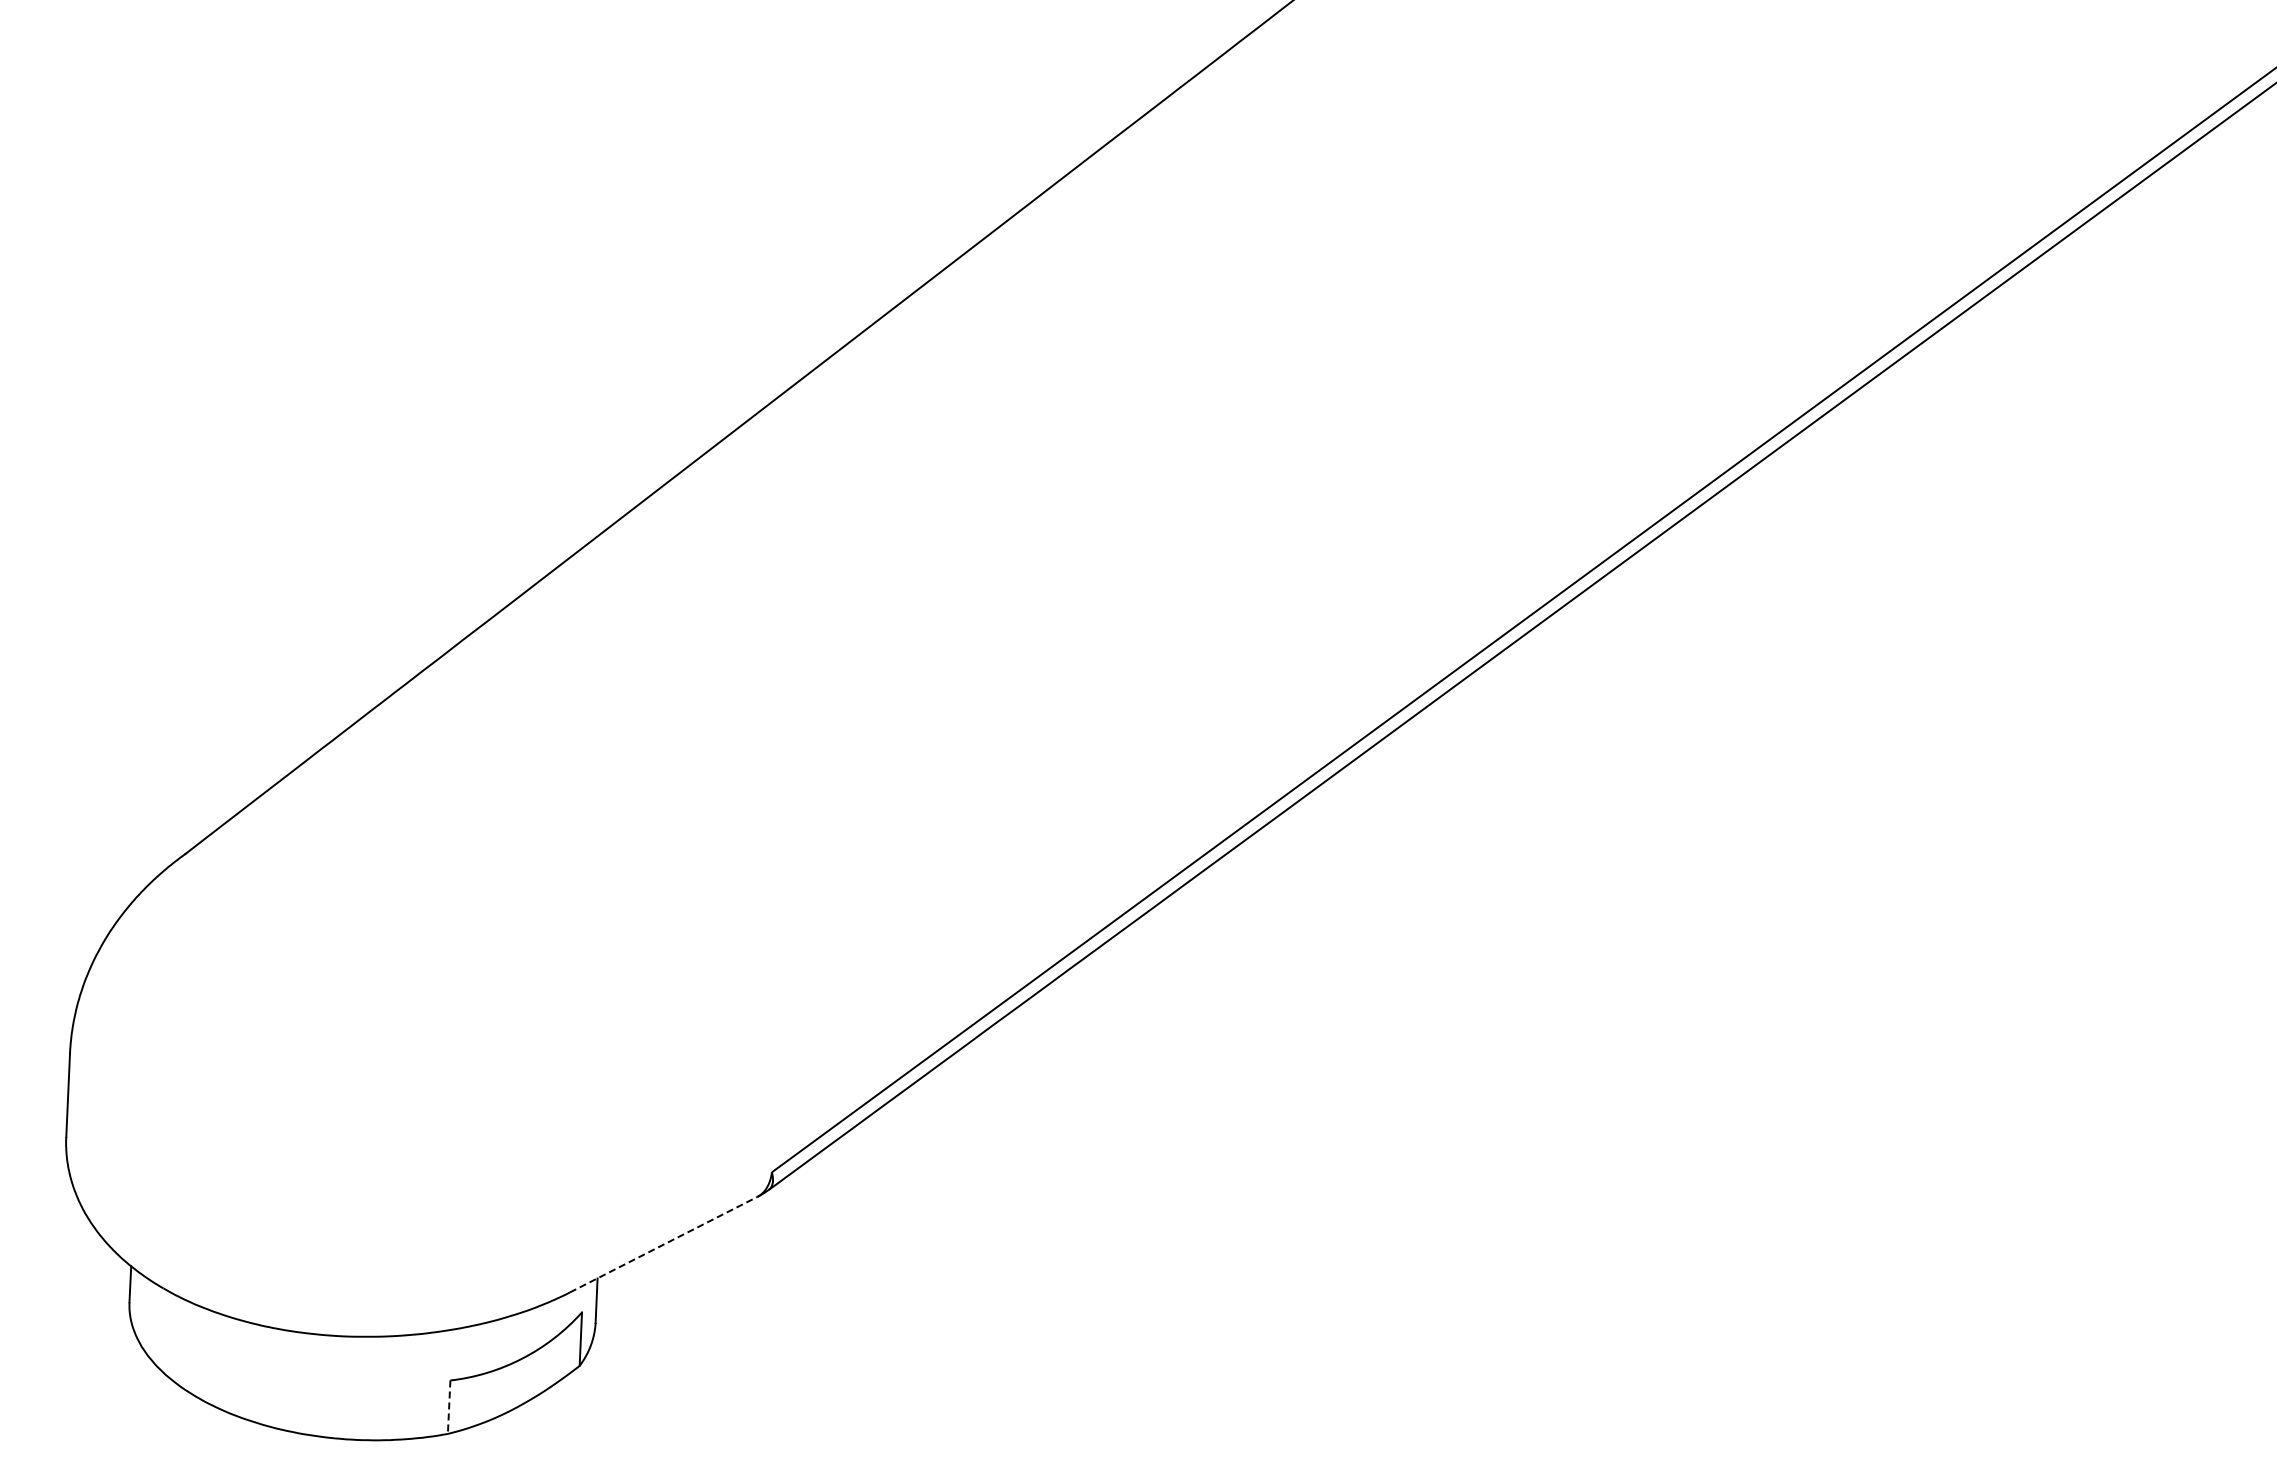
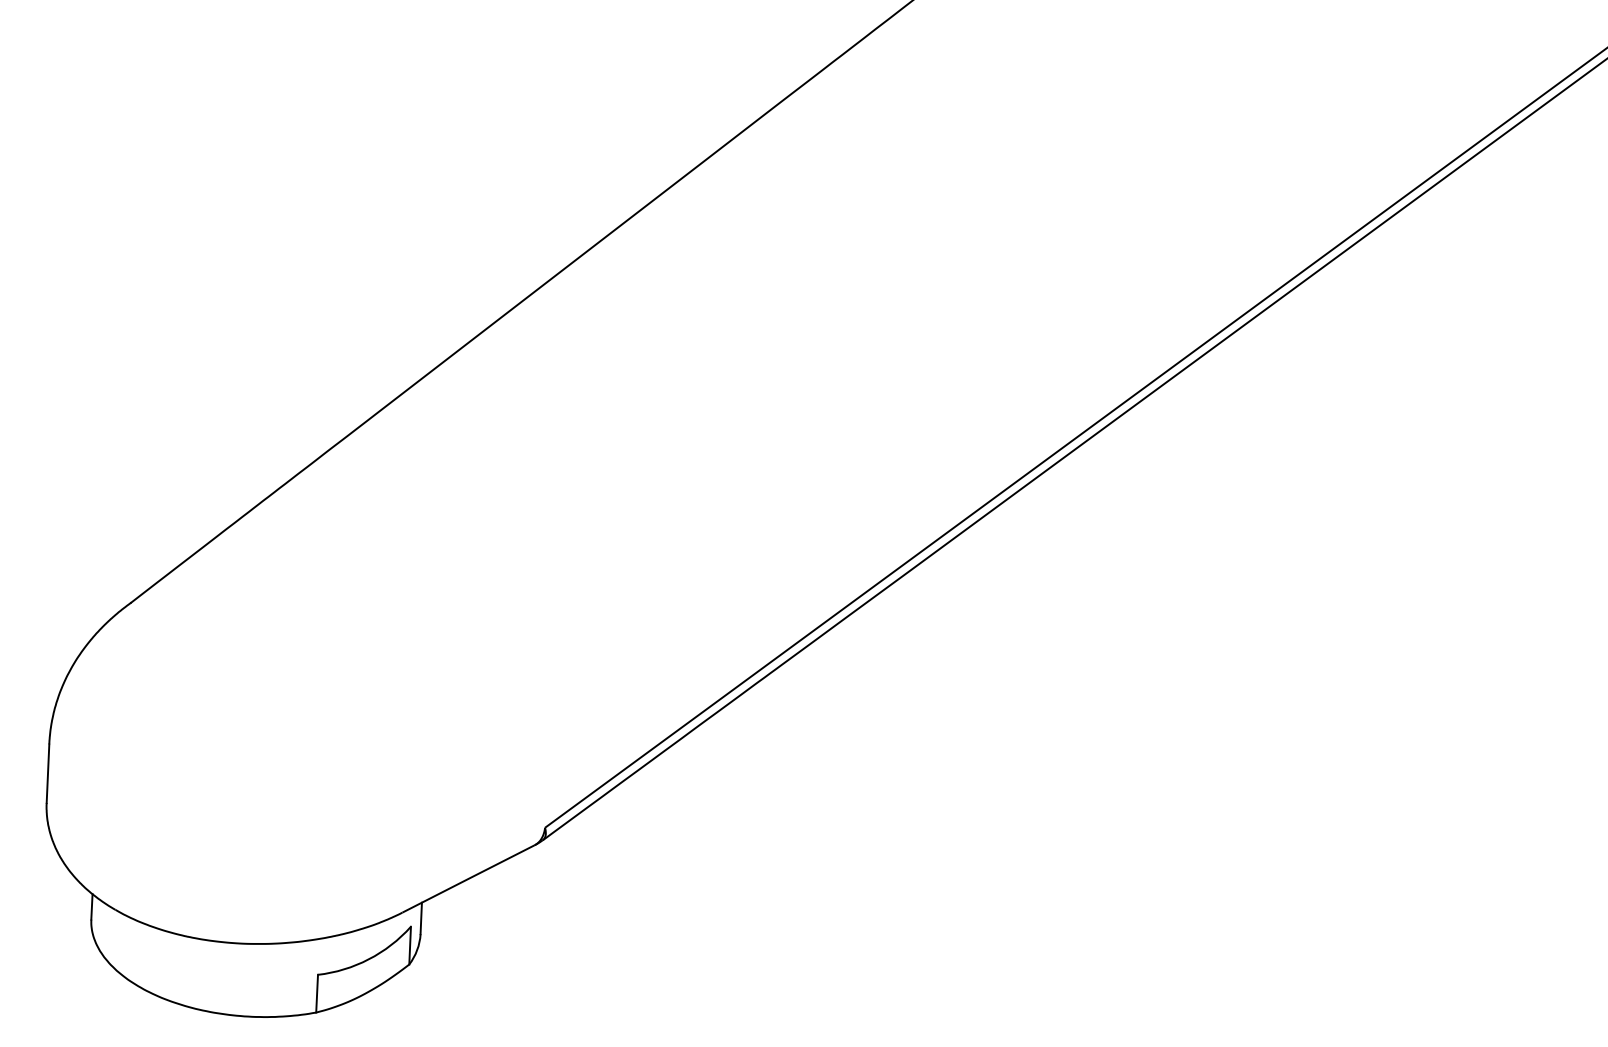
line: (663, 1244) -> (468, 878), dashed -> solid
line: (449, 1407) -> (317, 993), dashed -> solid

